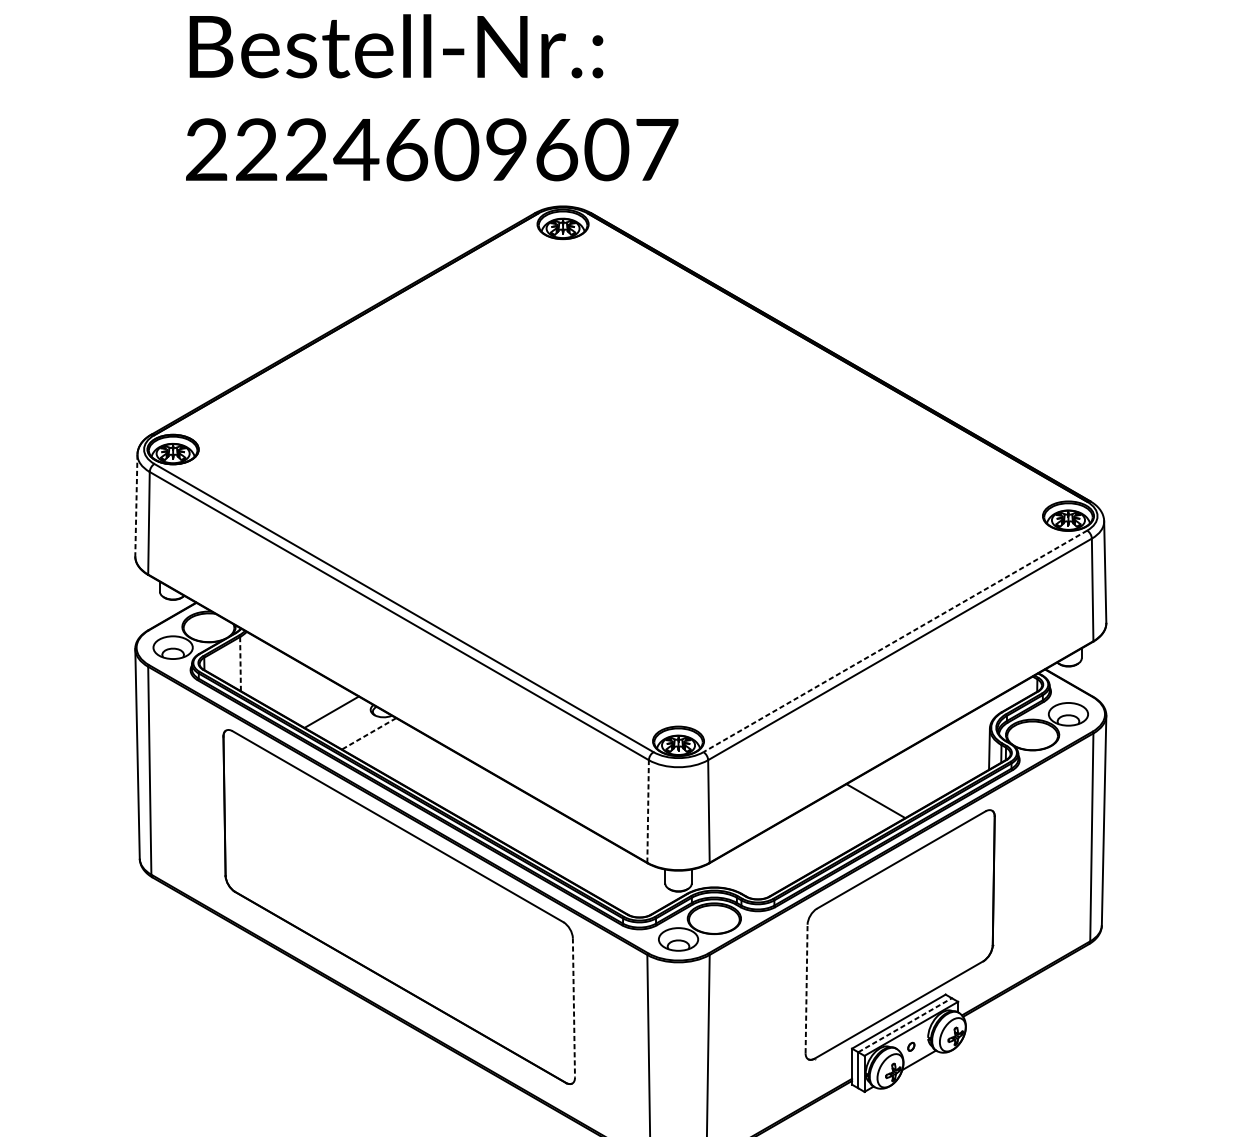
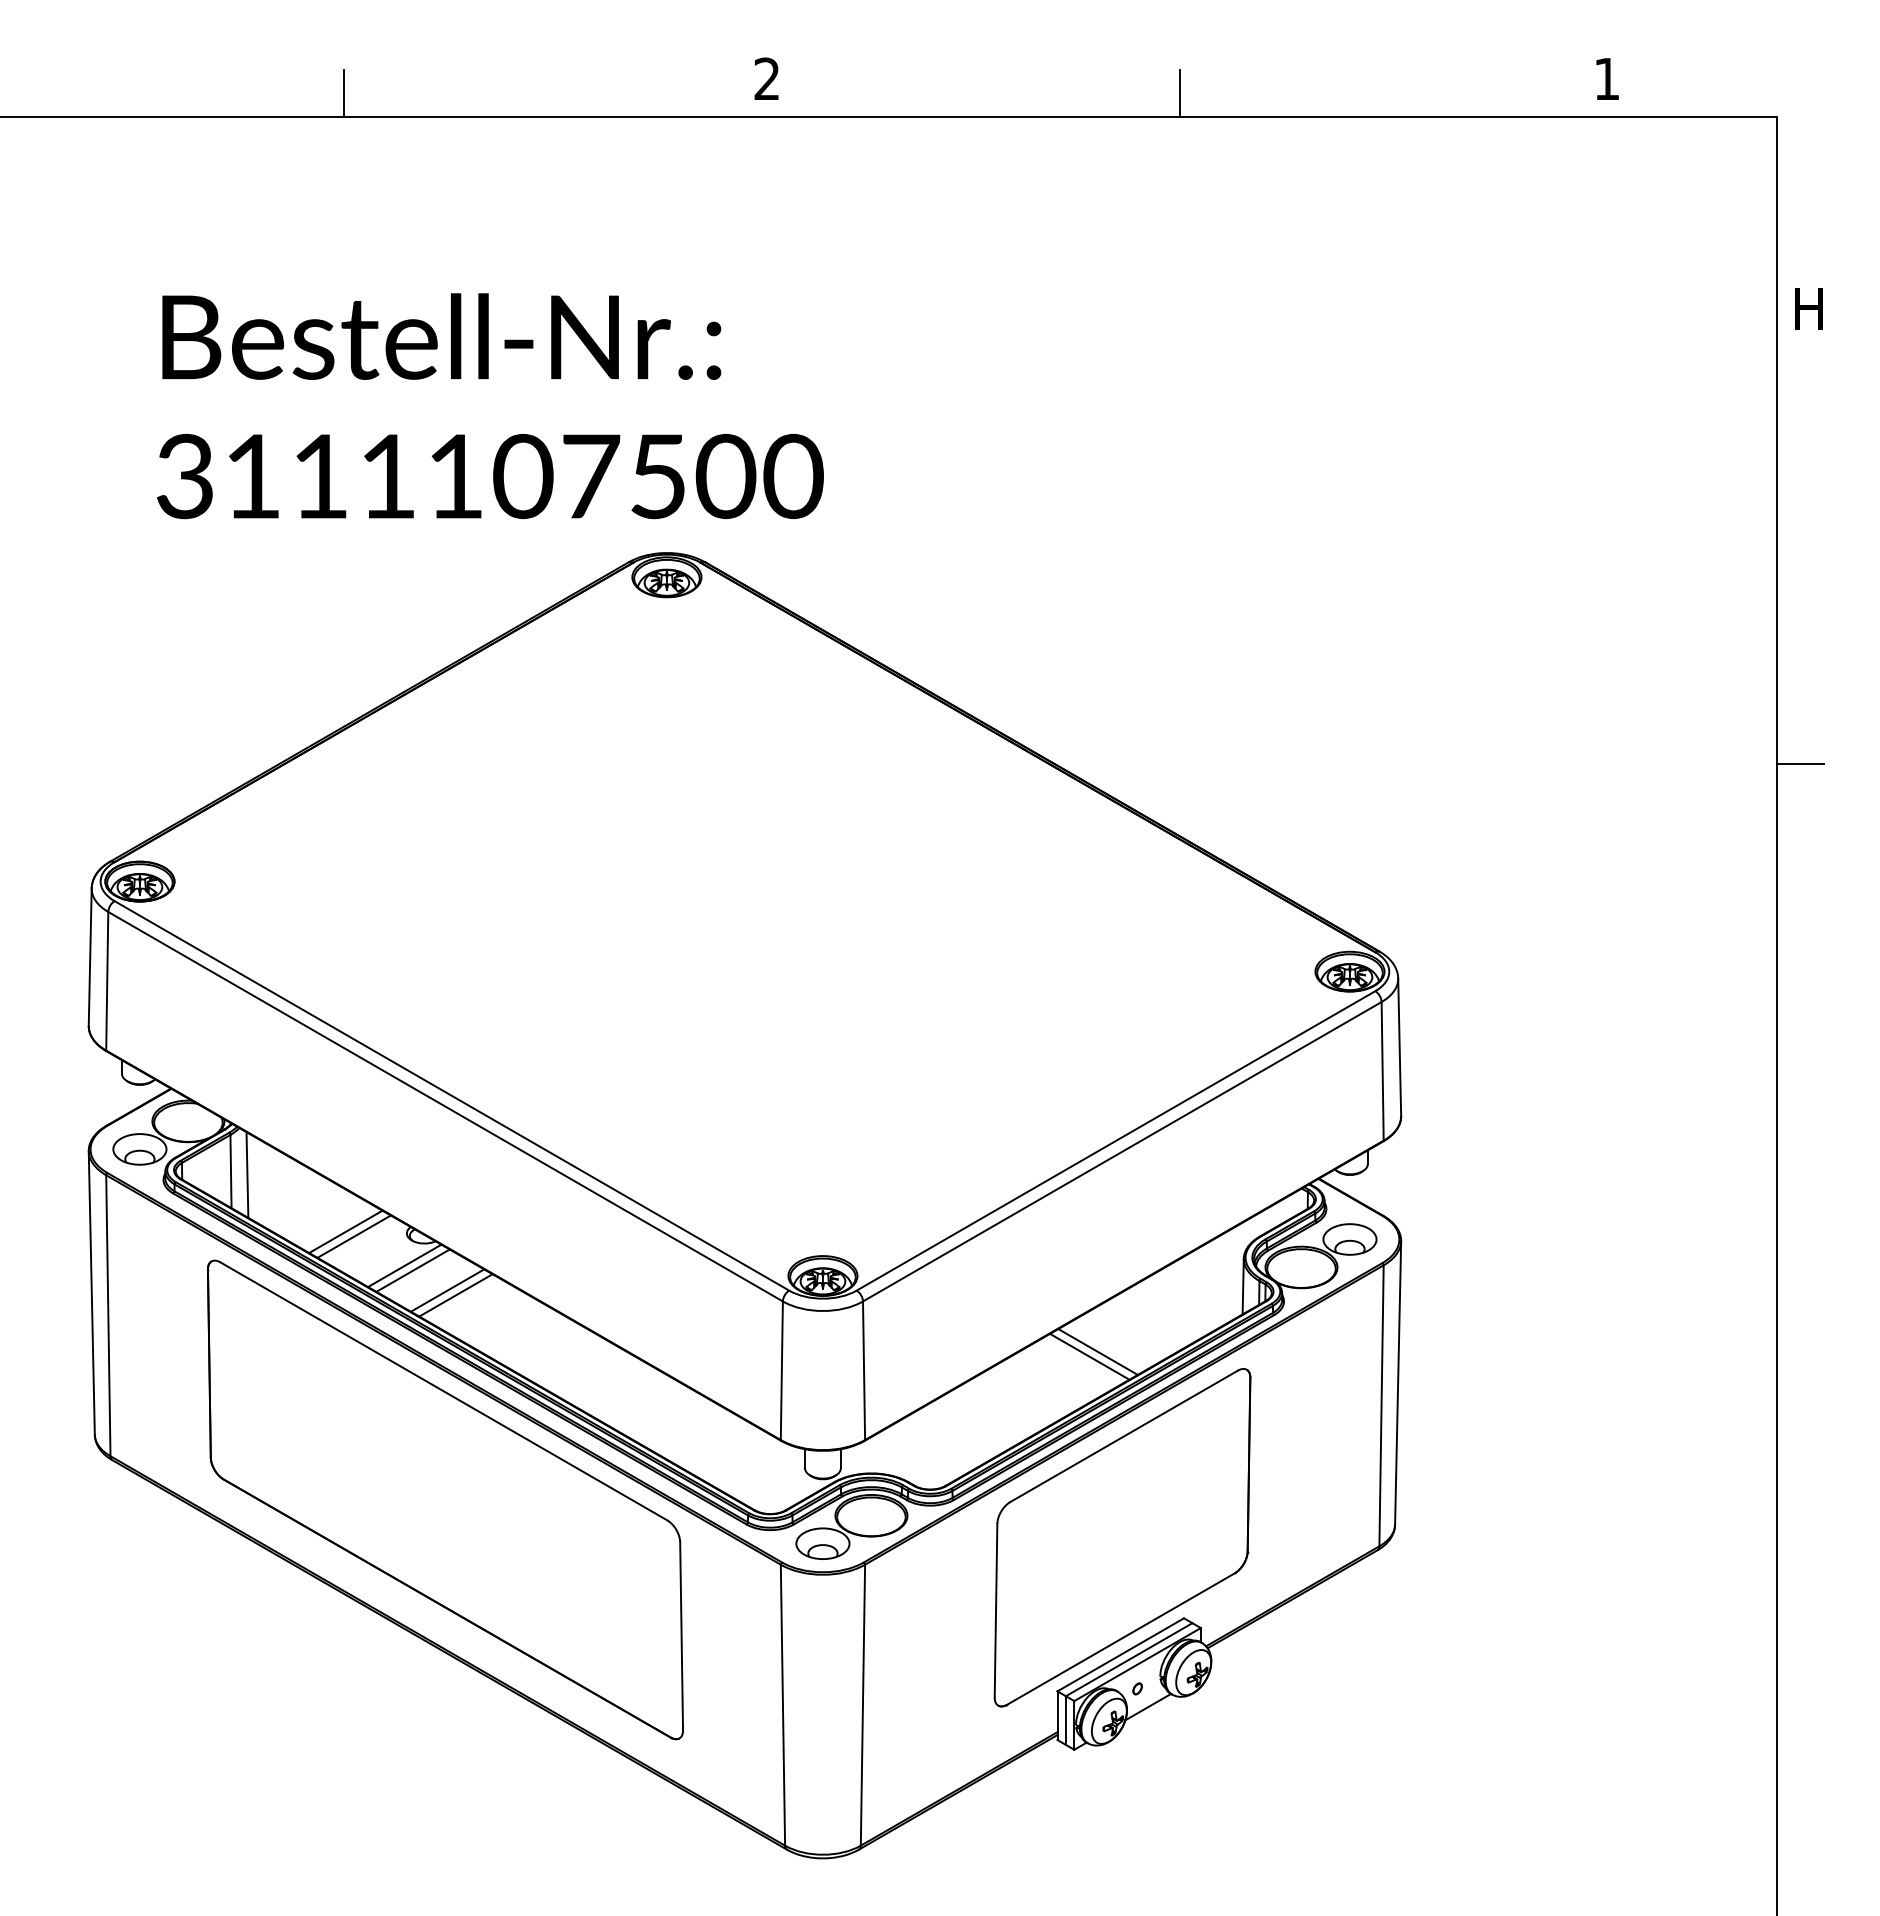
text: (432, 149) -> (490, 476), 2224609607 -> 3111107500
line: (136, 505) -> (90, 957), dashed -> solid
line: (894, 641) -> (1115, 1141), dashed -> solid
line: (240, 664) -> (231, 1171), dashed -> solid
line: (252, 666) -> (247, 1174), added
line: (325, 708) -> (345, 1231), added
line: (368, 734) -> (404, 1266), dashed -> solid
line: (374, 737) -> (412, 1270), added
line: (400, 752) -> (447, 1290), added
line: (406, 755) -> (455, 1295), added
line: (881, 797) -> (1097, 1351), added
line: (647, 811) -> (781, 1370), dashed -> solid
line: (806, 988) -> (996, 1610), dashed -> solid
line: (573, 1008) -> (681, 1636), dashed -> solid
line: (905, 1025) -> (1129, 1659), dashed -> solid

